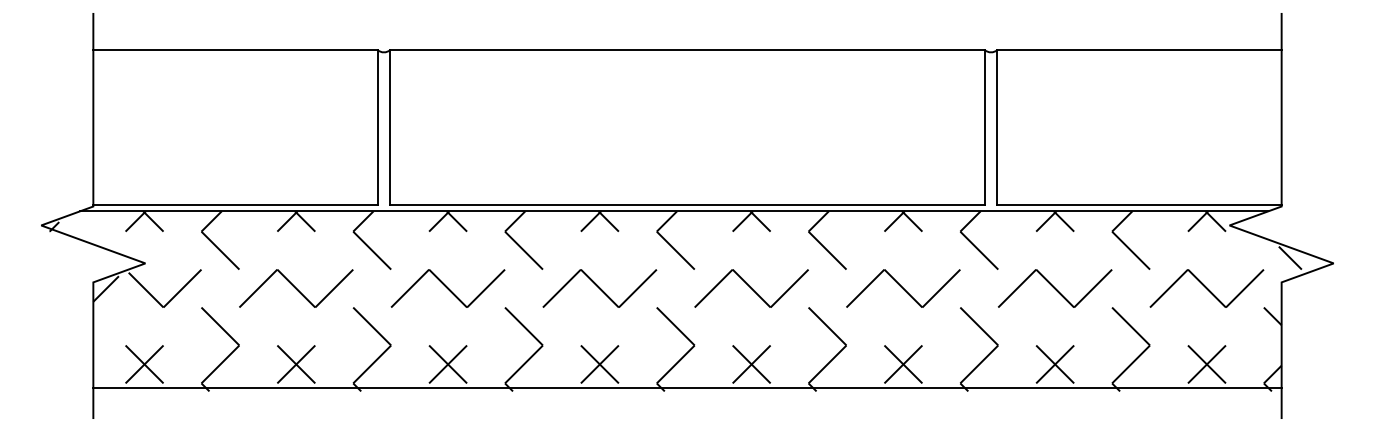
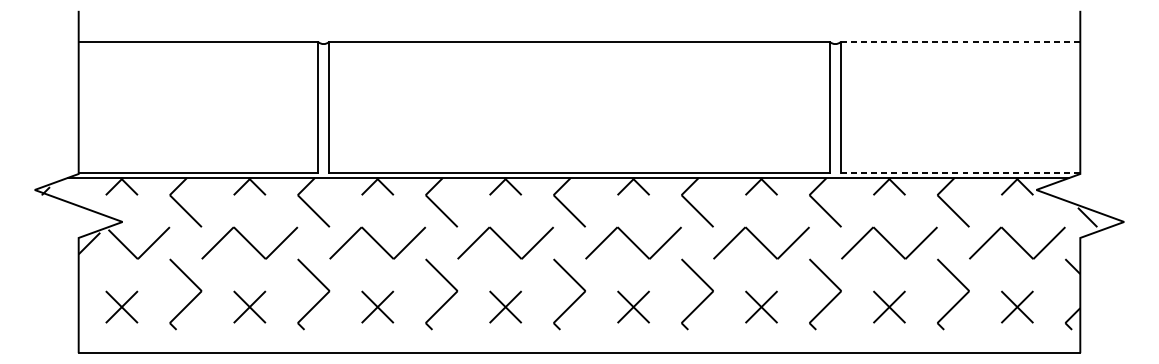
line: (1139, 50) -> (960, 42), solid -> dashed
line: (1139, 204) -> (960, 172), solid -> dashed
line: (687, 388) -> (579, 353), moved

